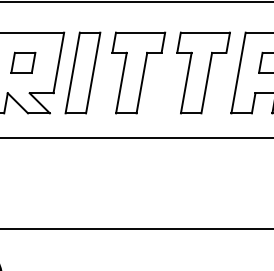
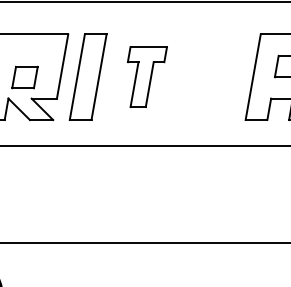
part: (22, 62) -> (24, 77), moved
part: (138, 72) -> (147, 76), size x0.7
part: (203, 72) -> (215, 76), removed

